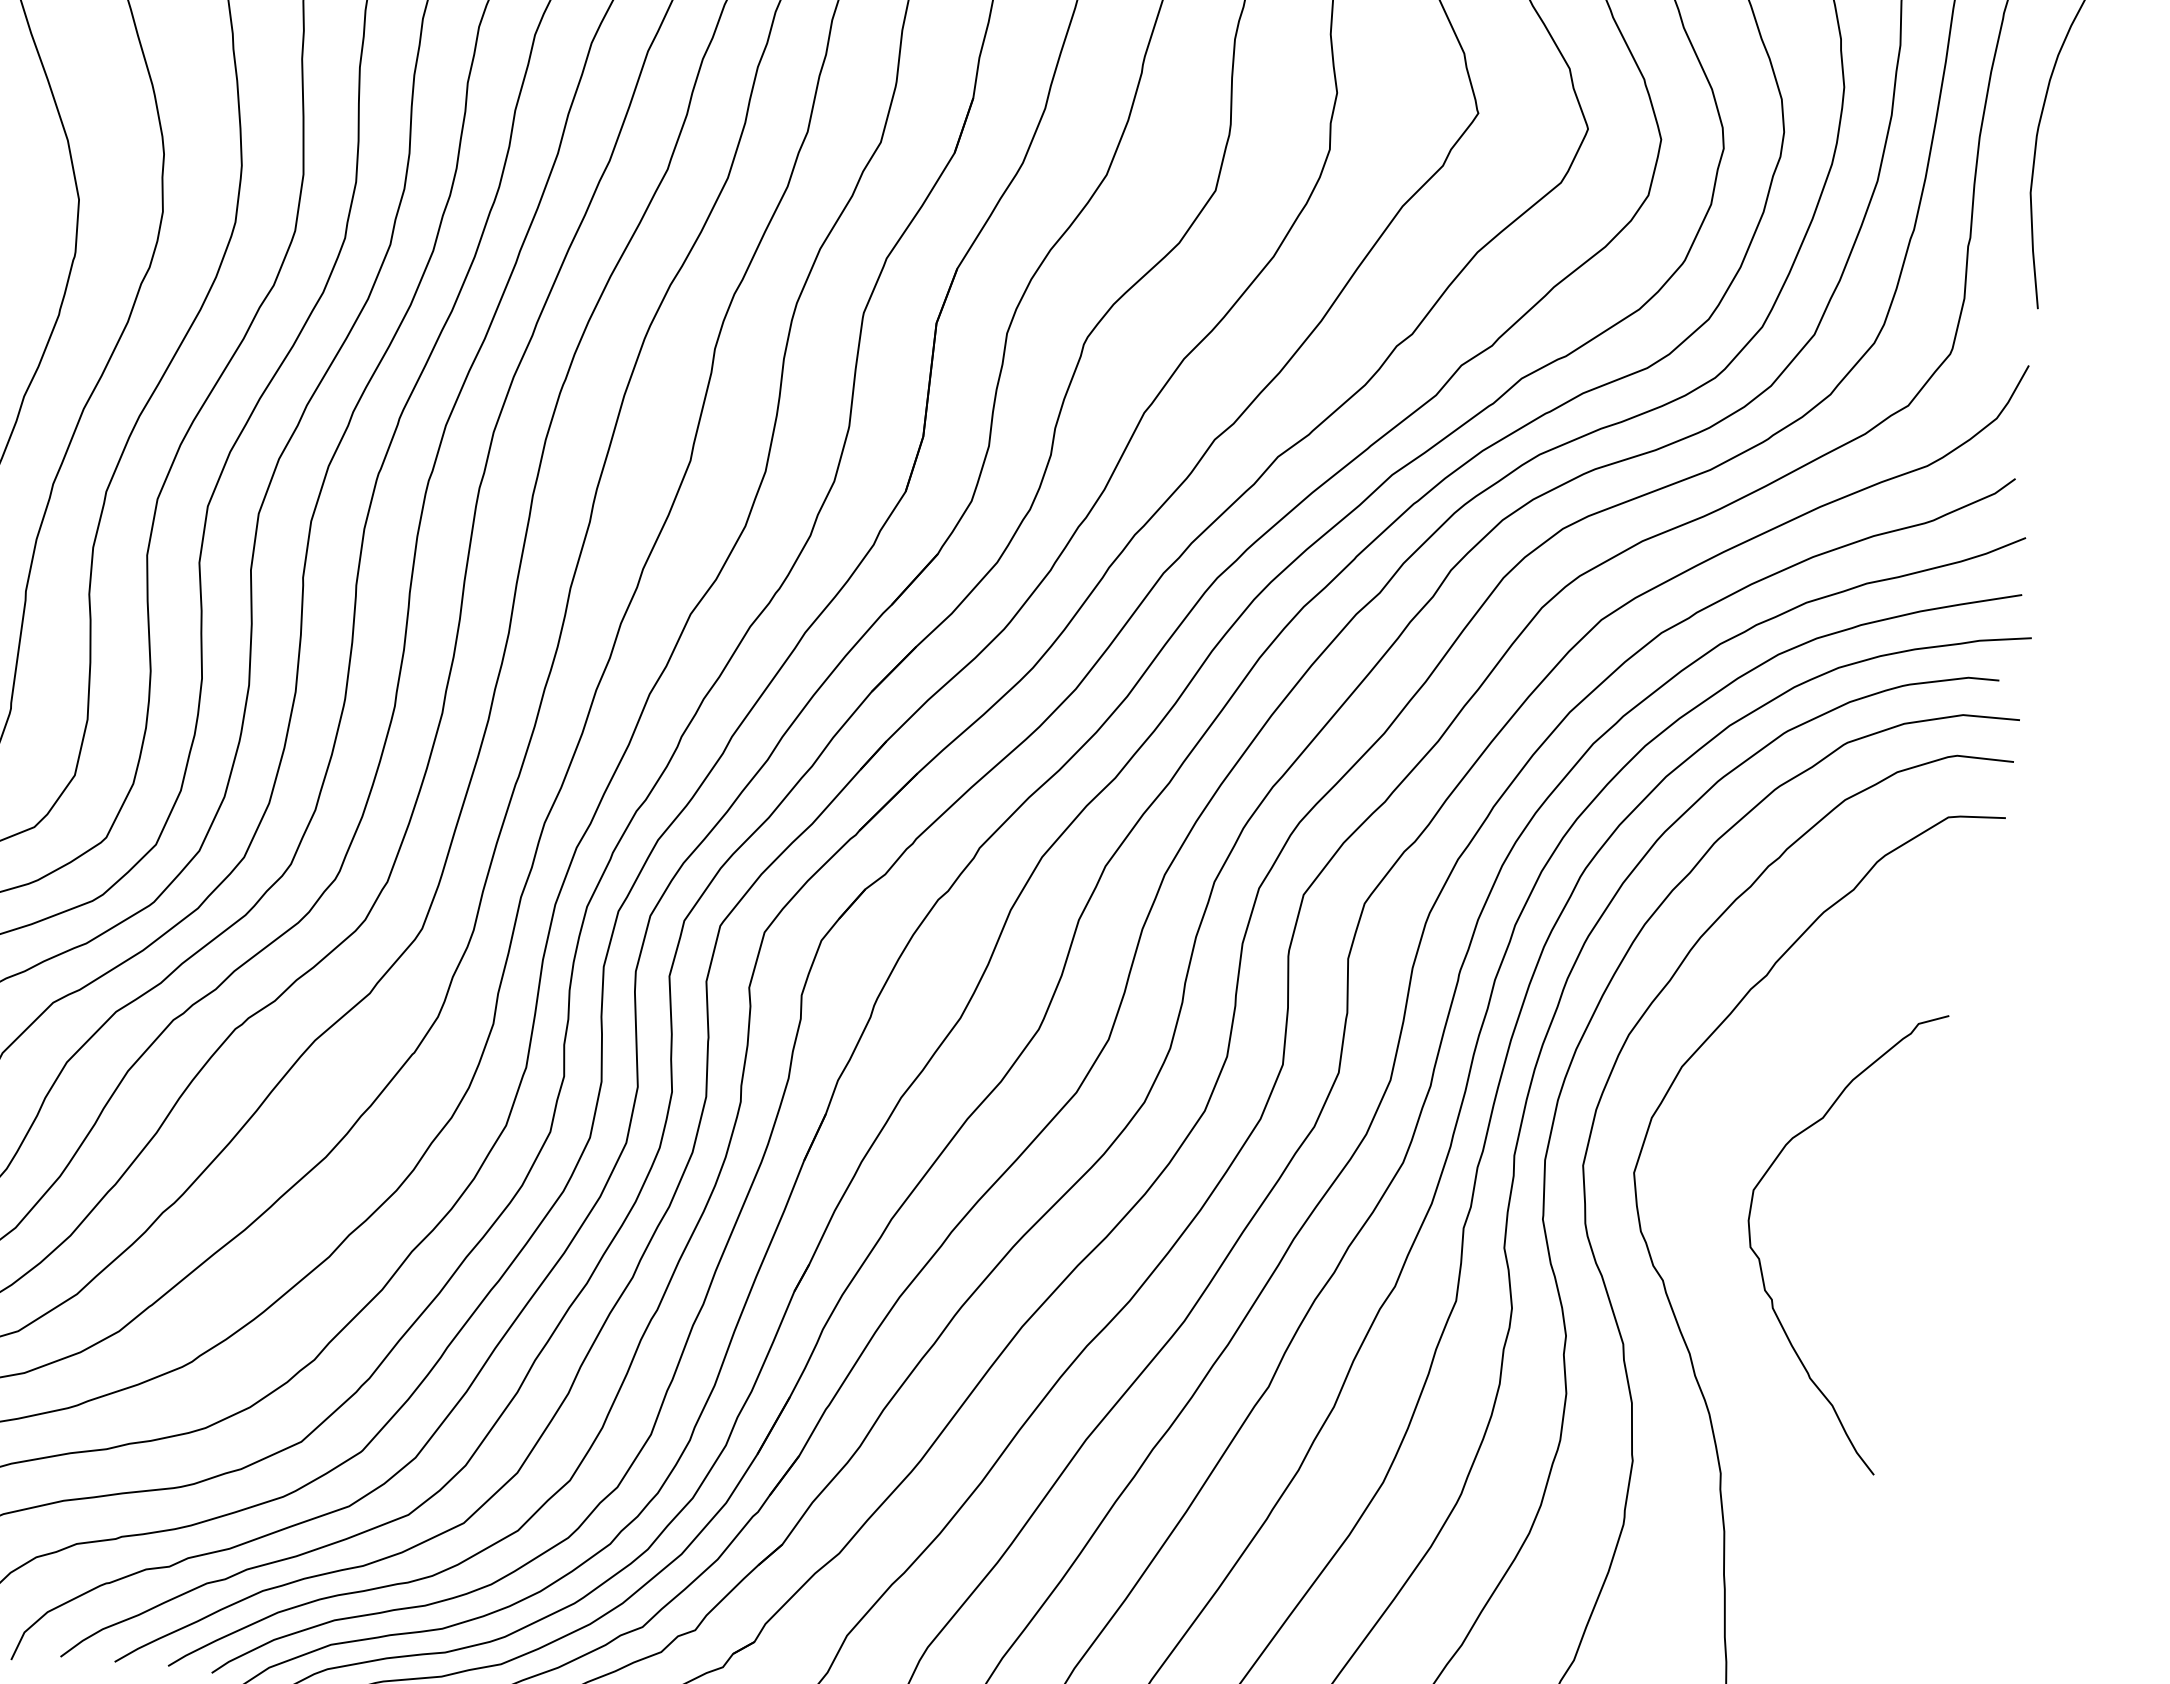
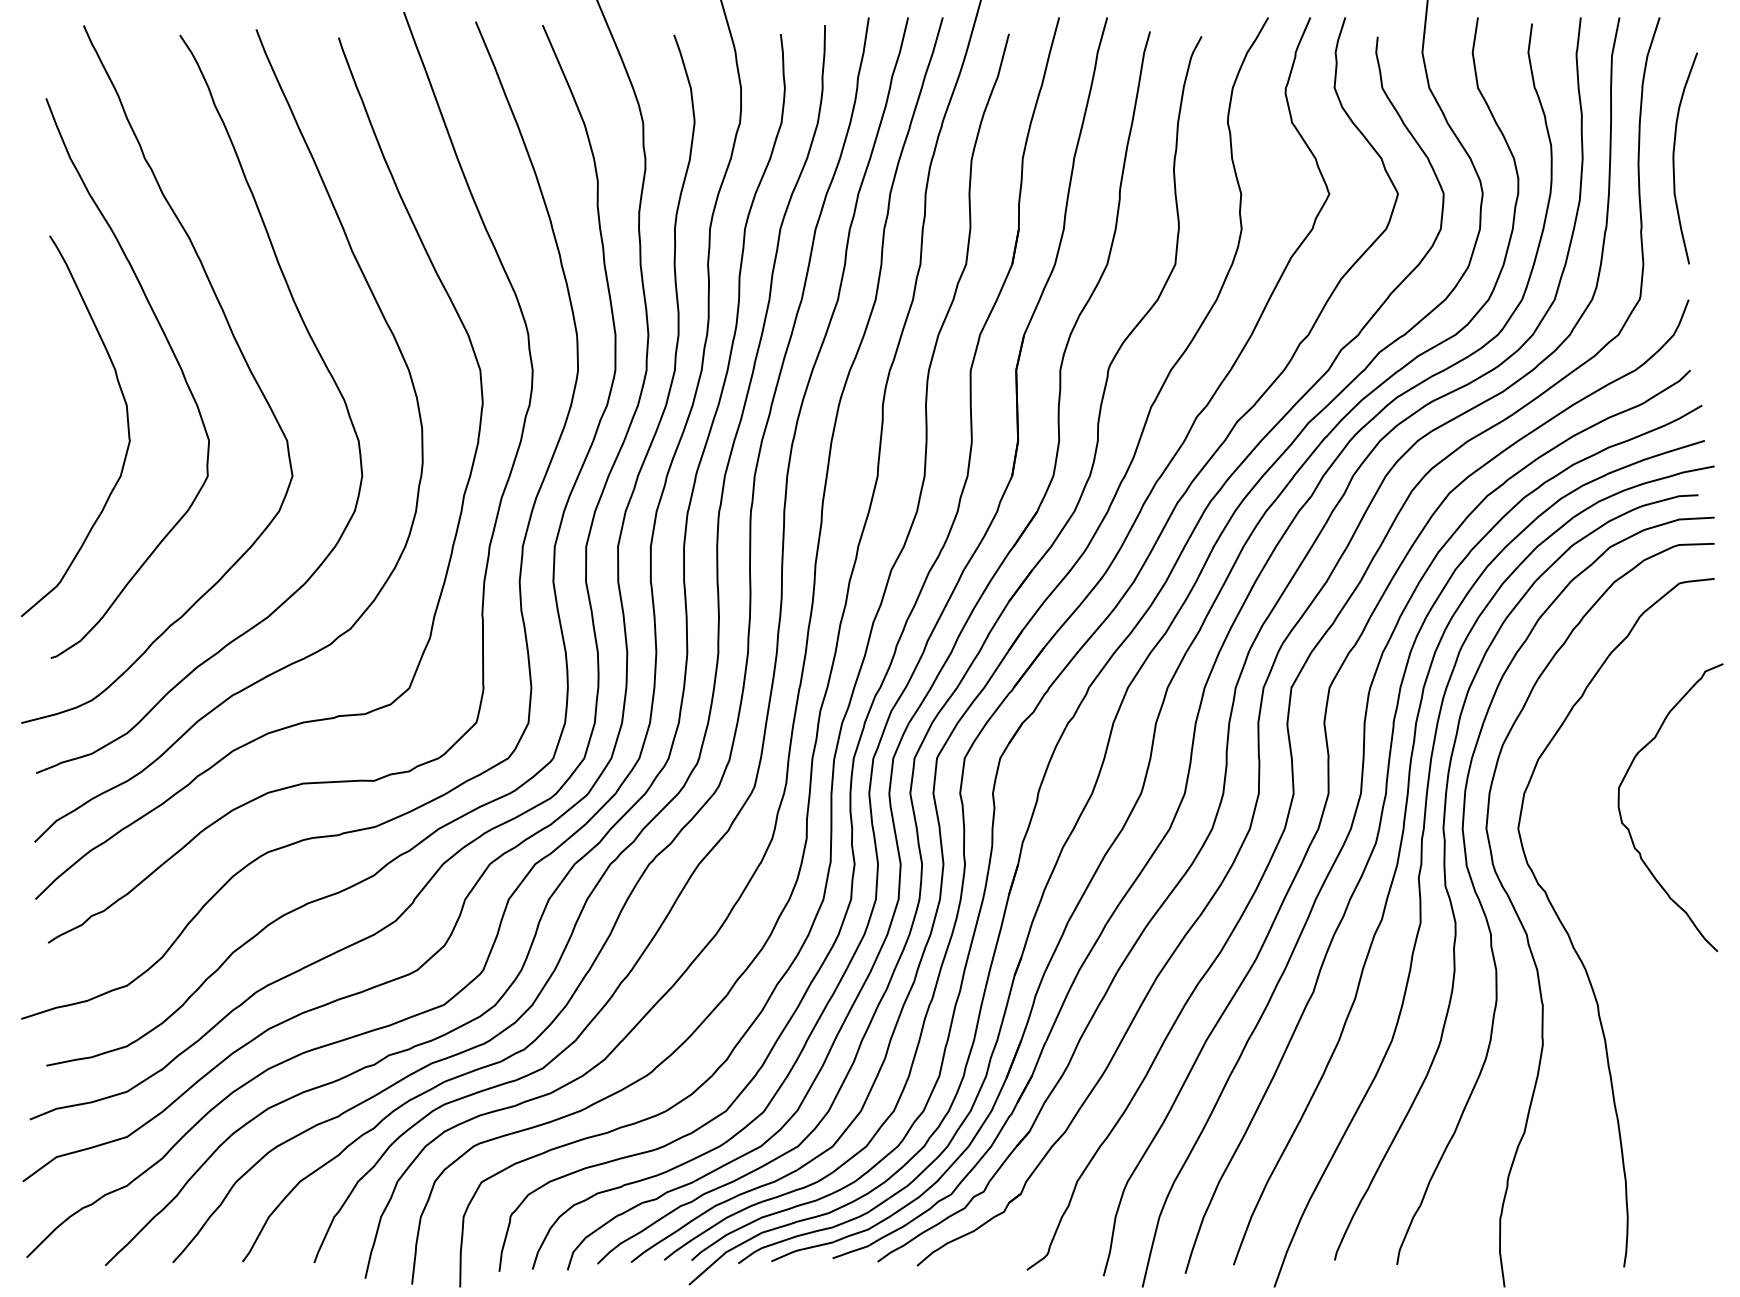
curve: (1760, 1259) -> (1629, 829), moved

